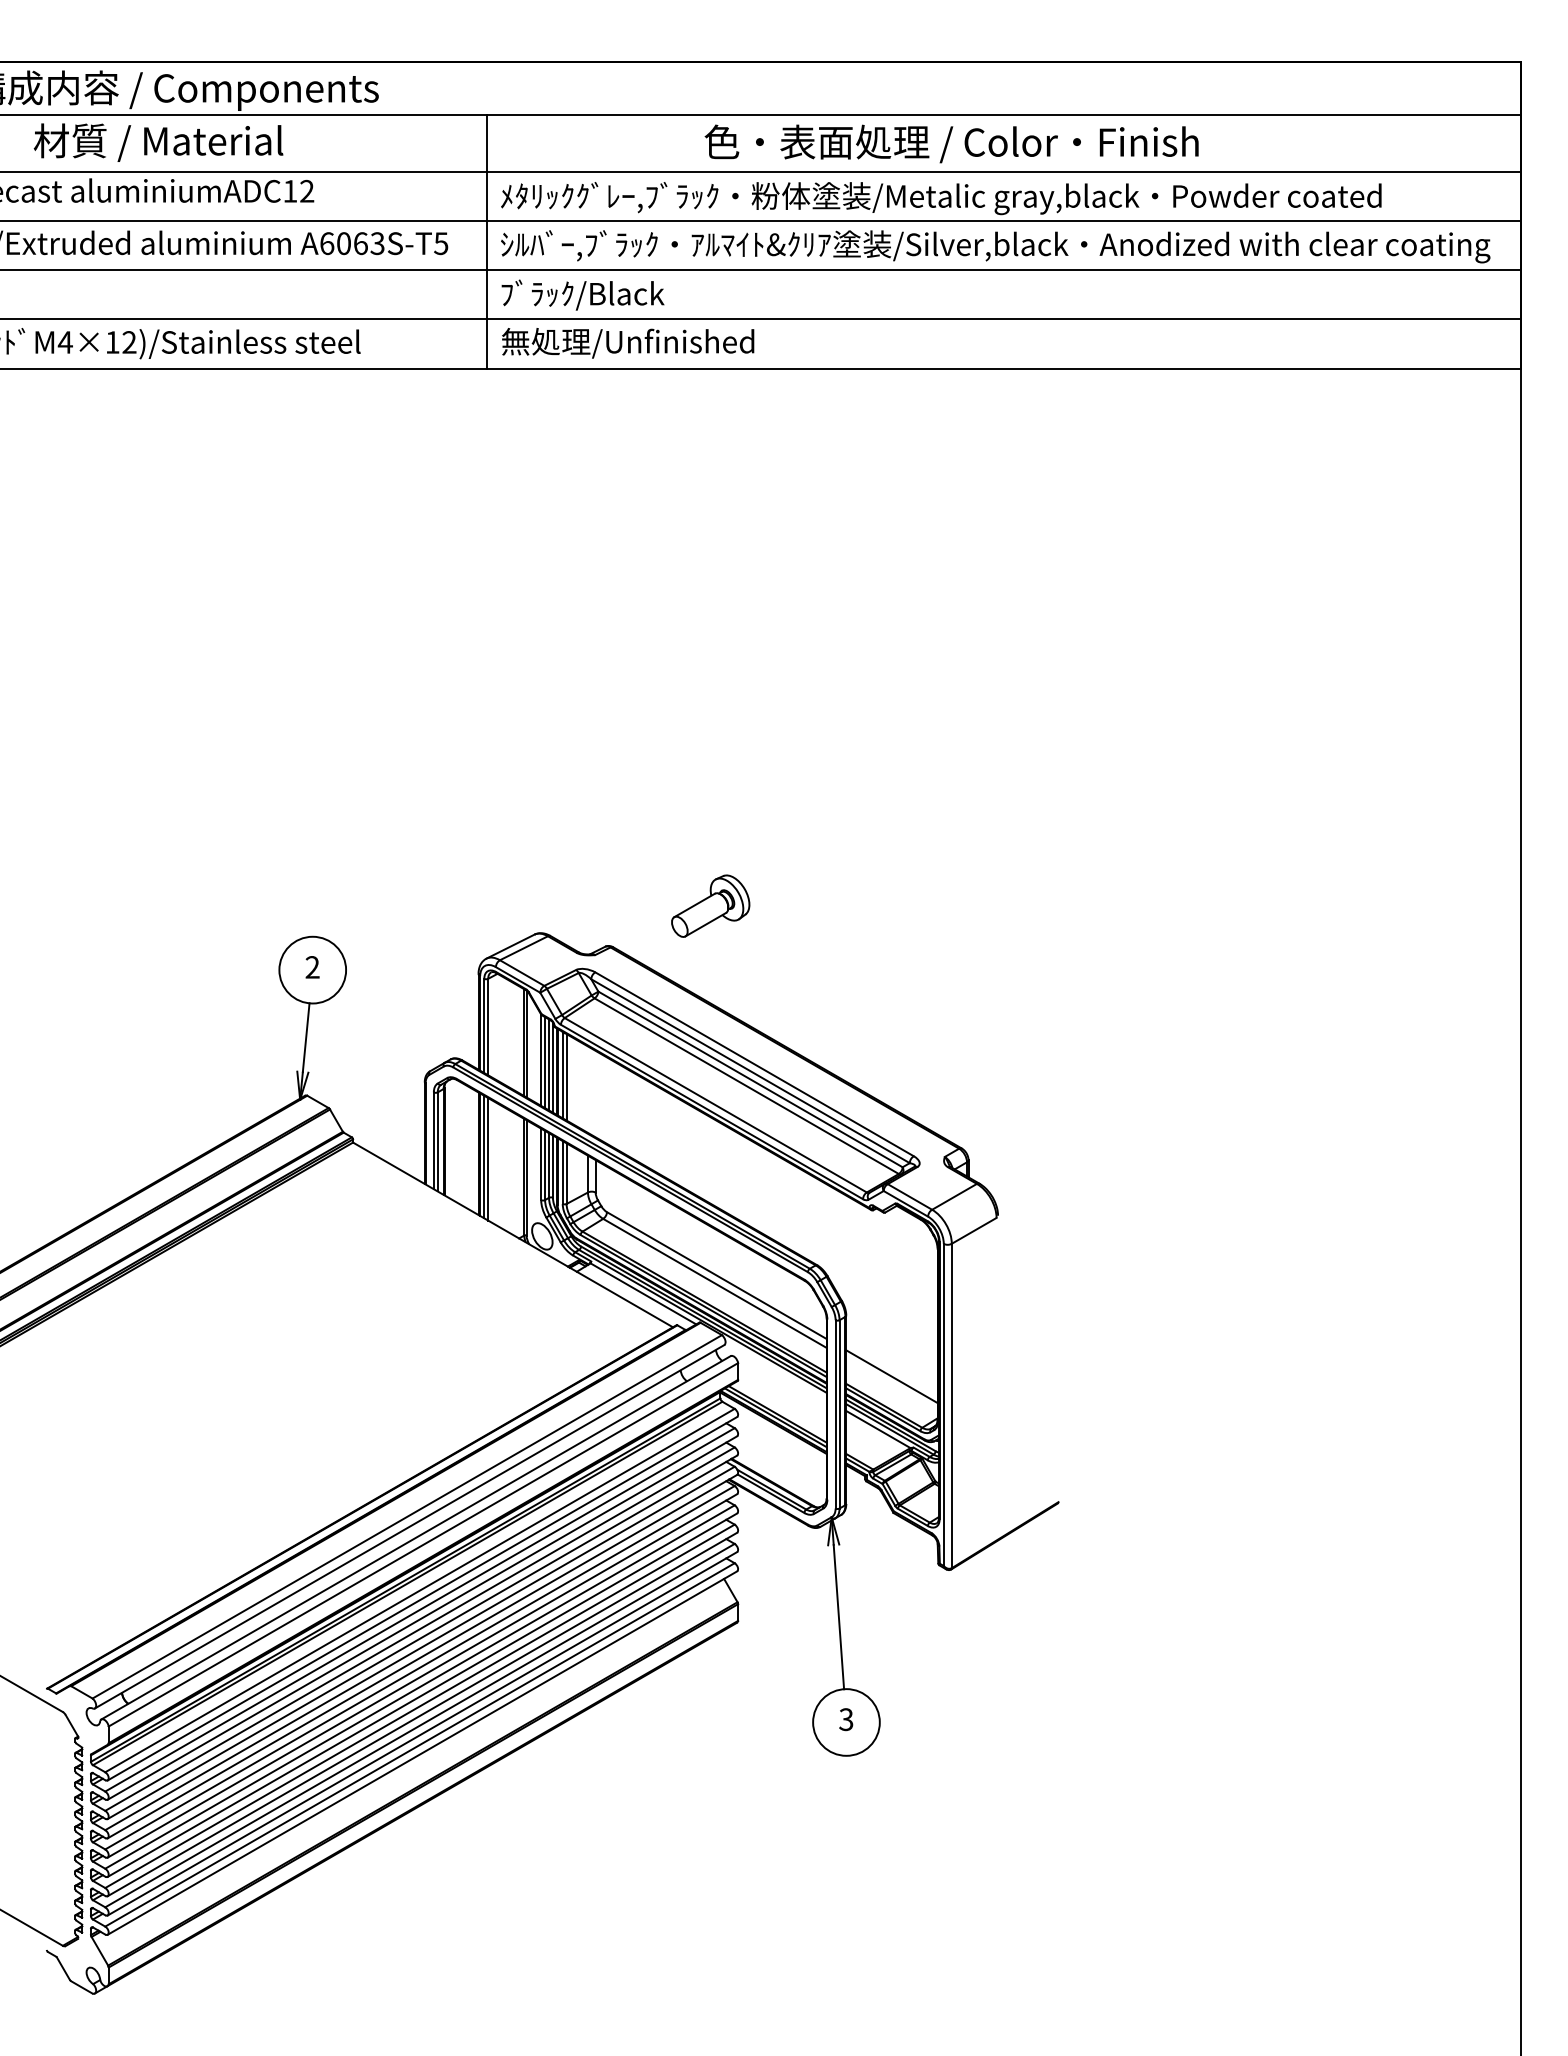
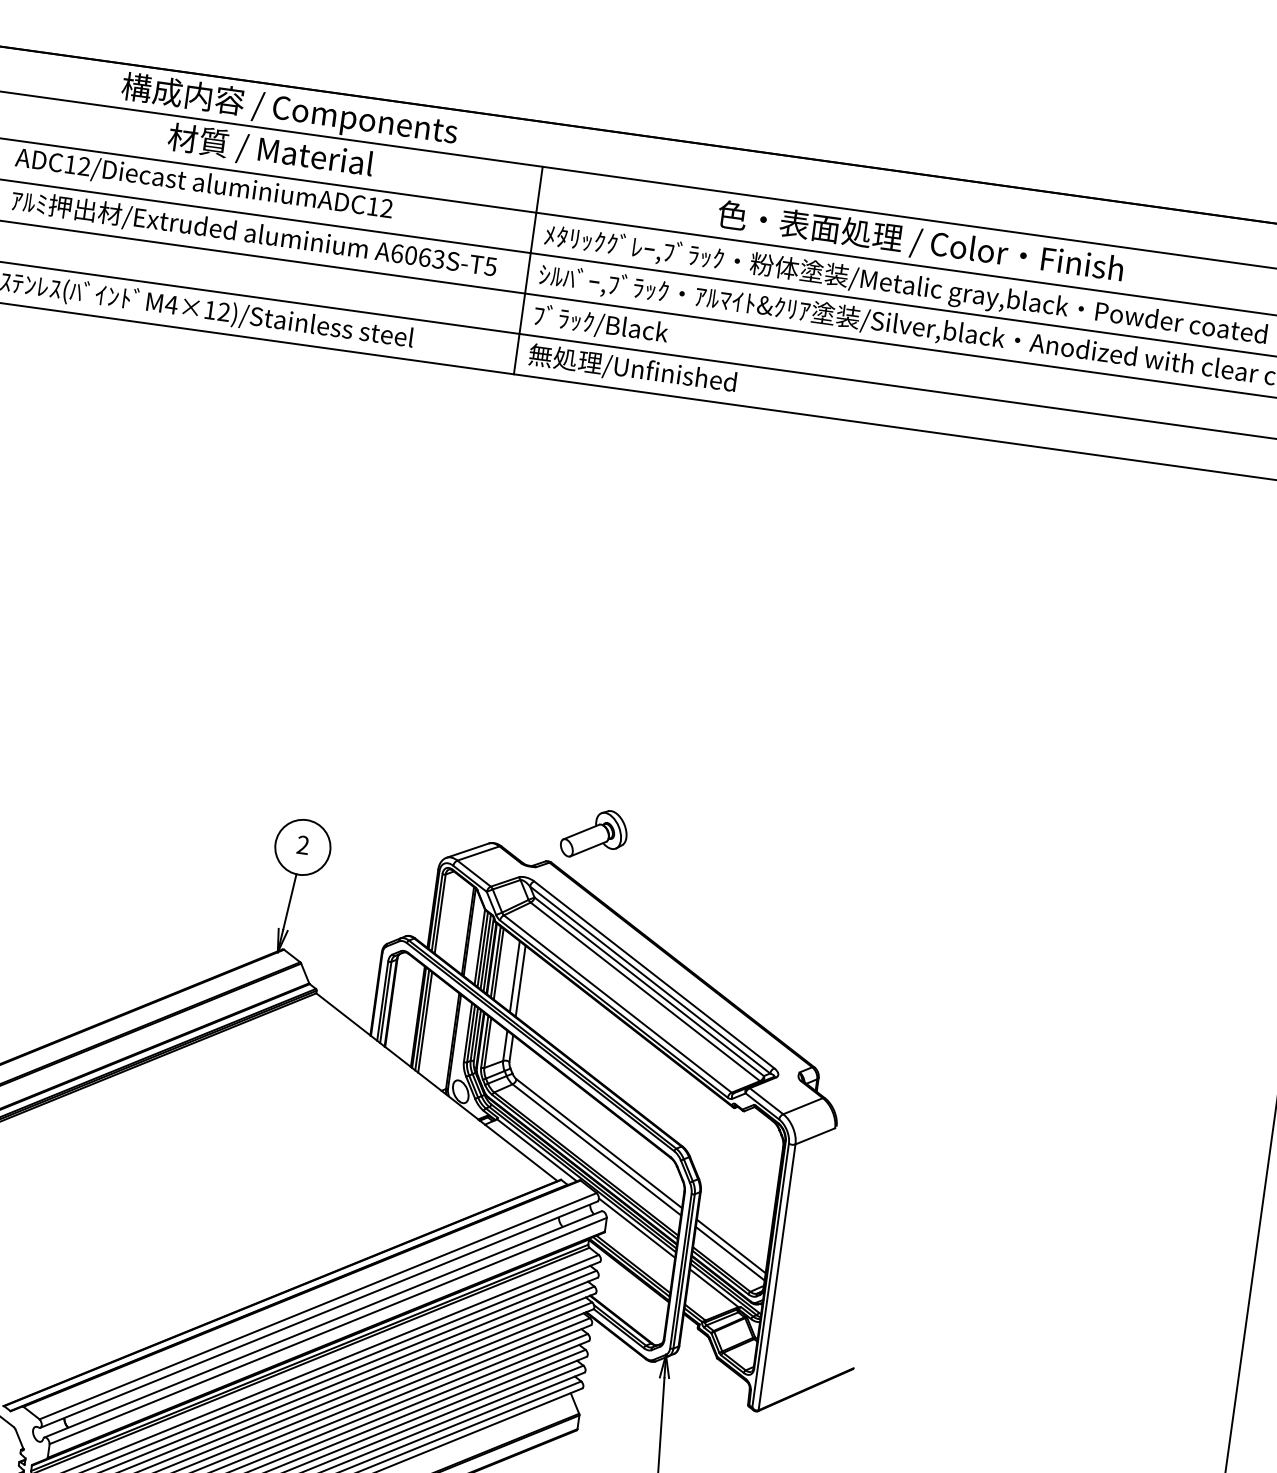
part: (710, 905) -> (594, 833), moved
line: (587, 1089) -> (514, 976), added
line: (595, 1093) -> (520, 980), added
line: (775, 1370) -> (636, 1228), added
line: (891, 1385) -> (729, 1253), added

